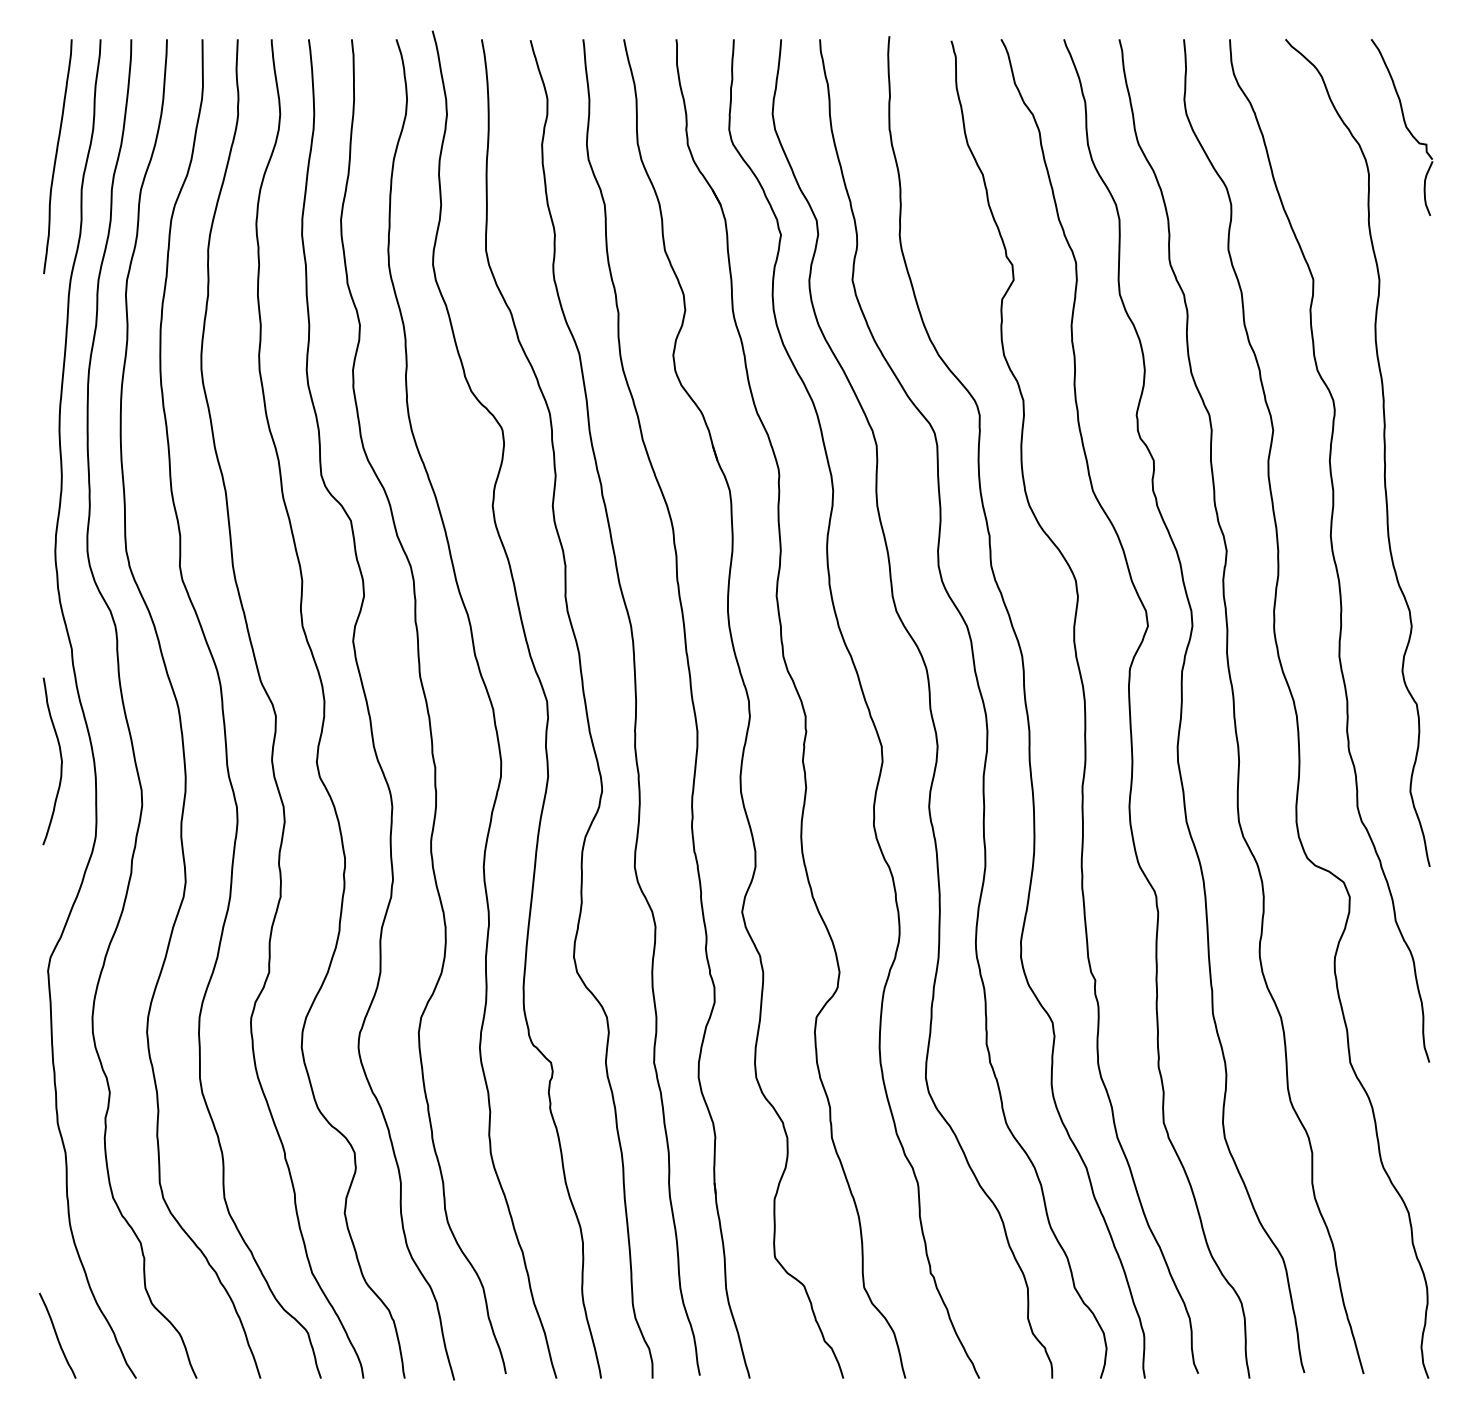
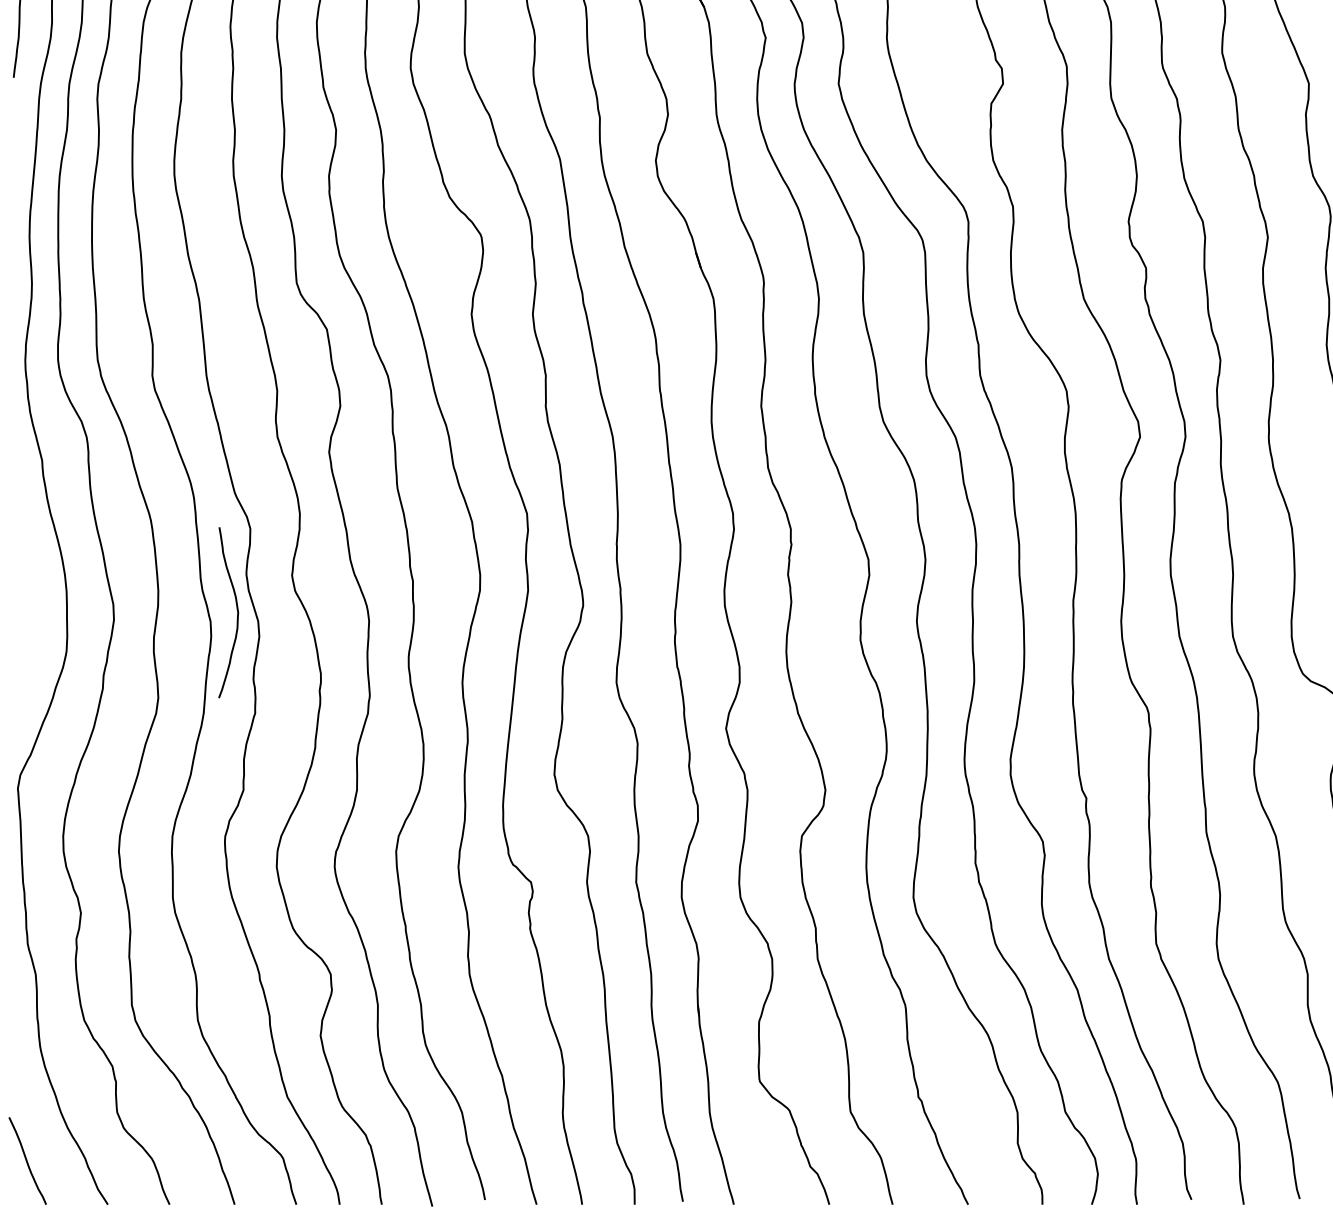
curve: (60, 759) -> (236, 610), moved

